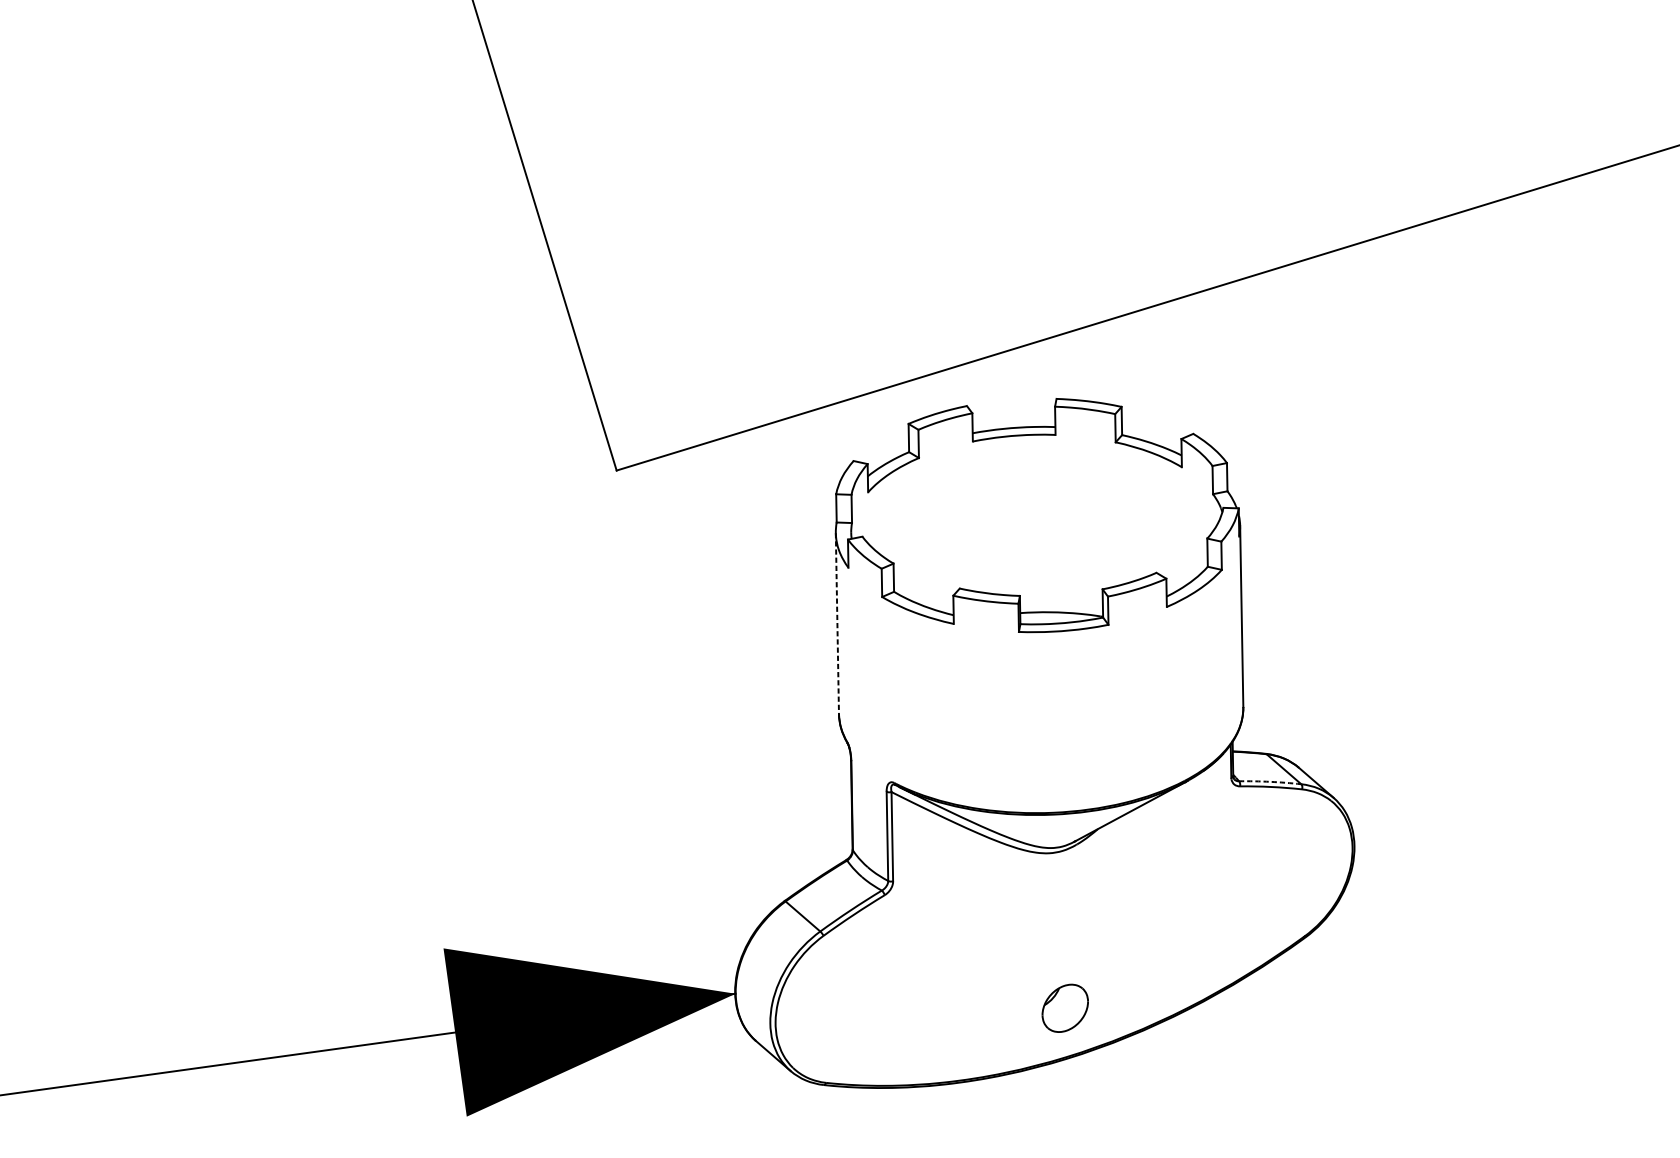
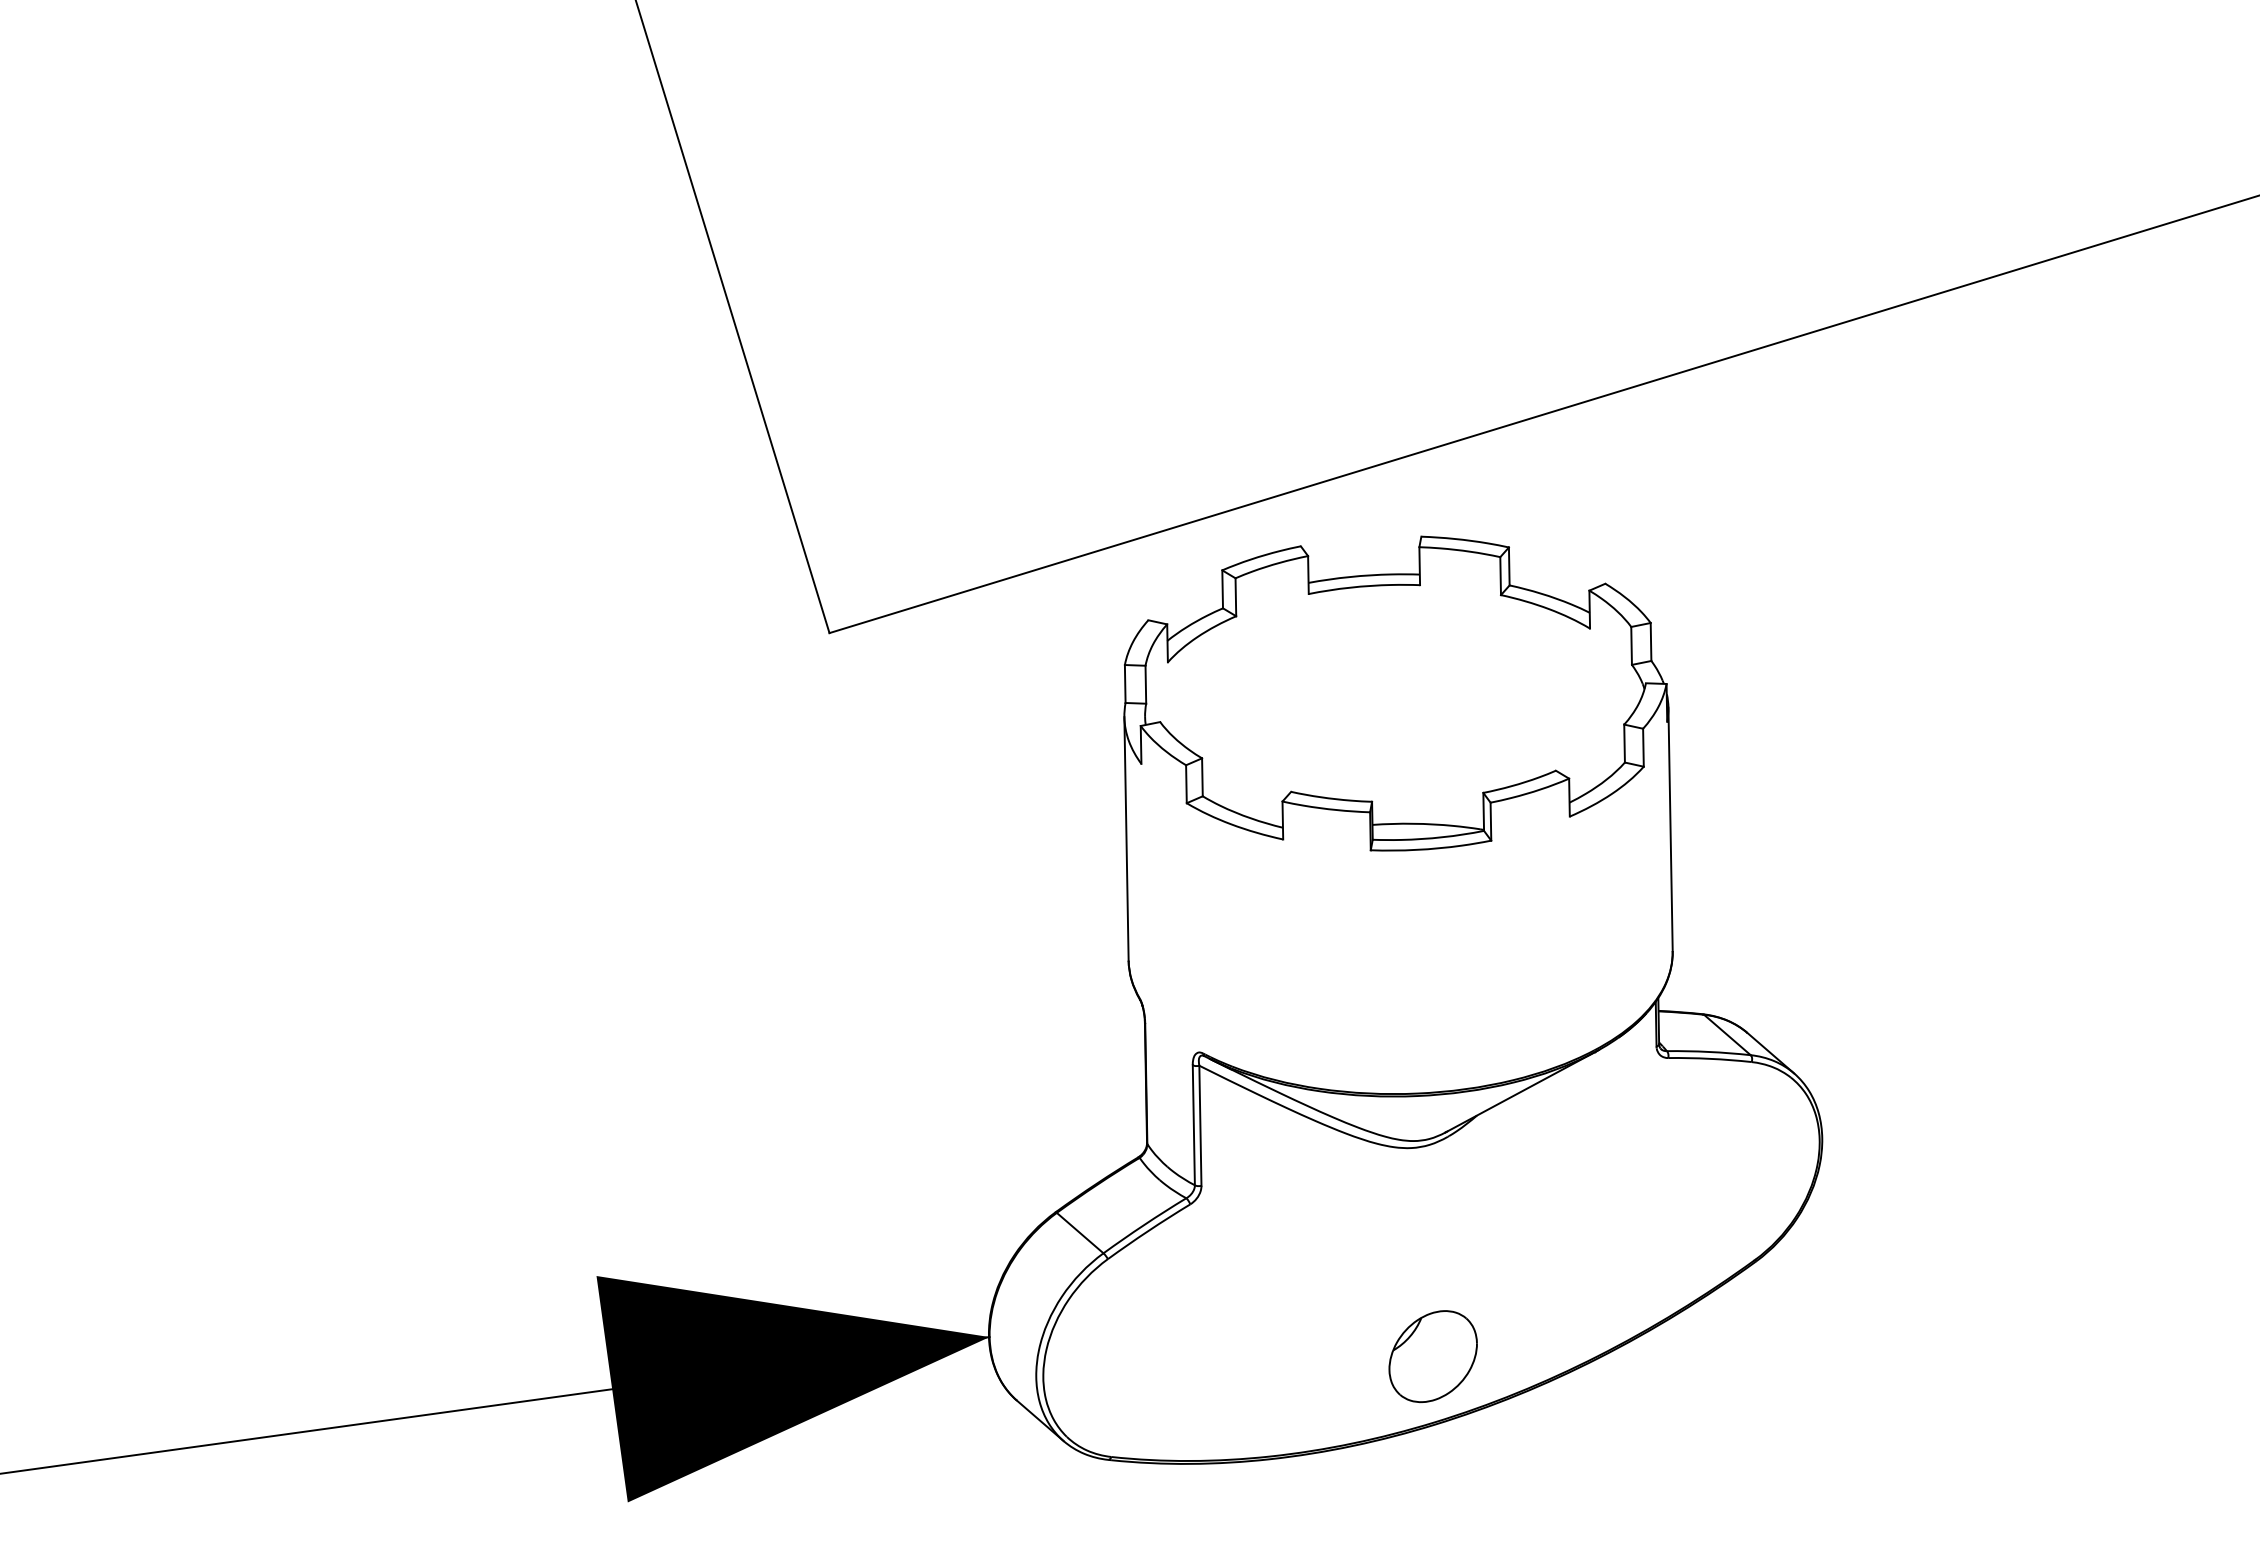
line: (837, 623) -> (1126, 838), dashed -> solid
arc: (1269, 781) -> (1708, 1051), dashed -> solid
part: (1064, 1008) -> (1432, 1356), size x1.43

